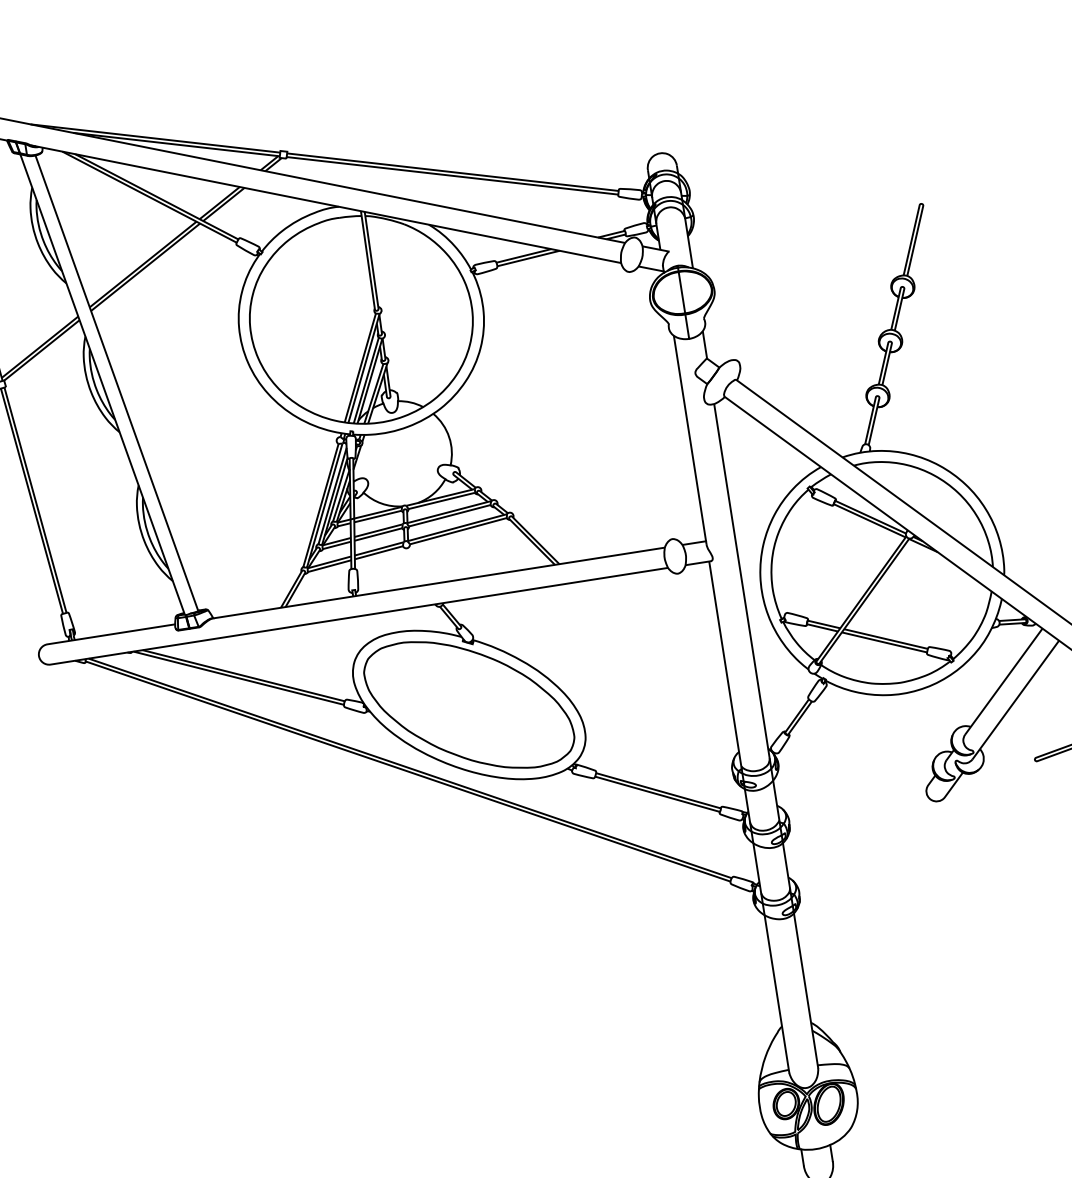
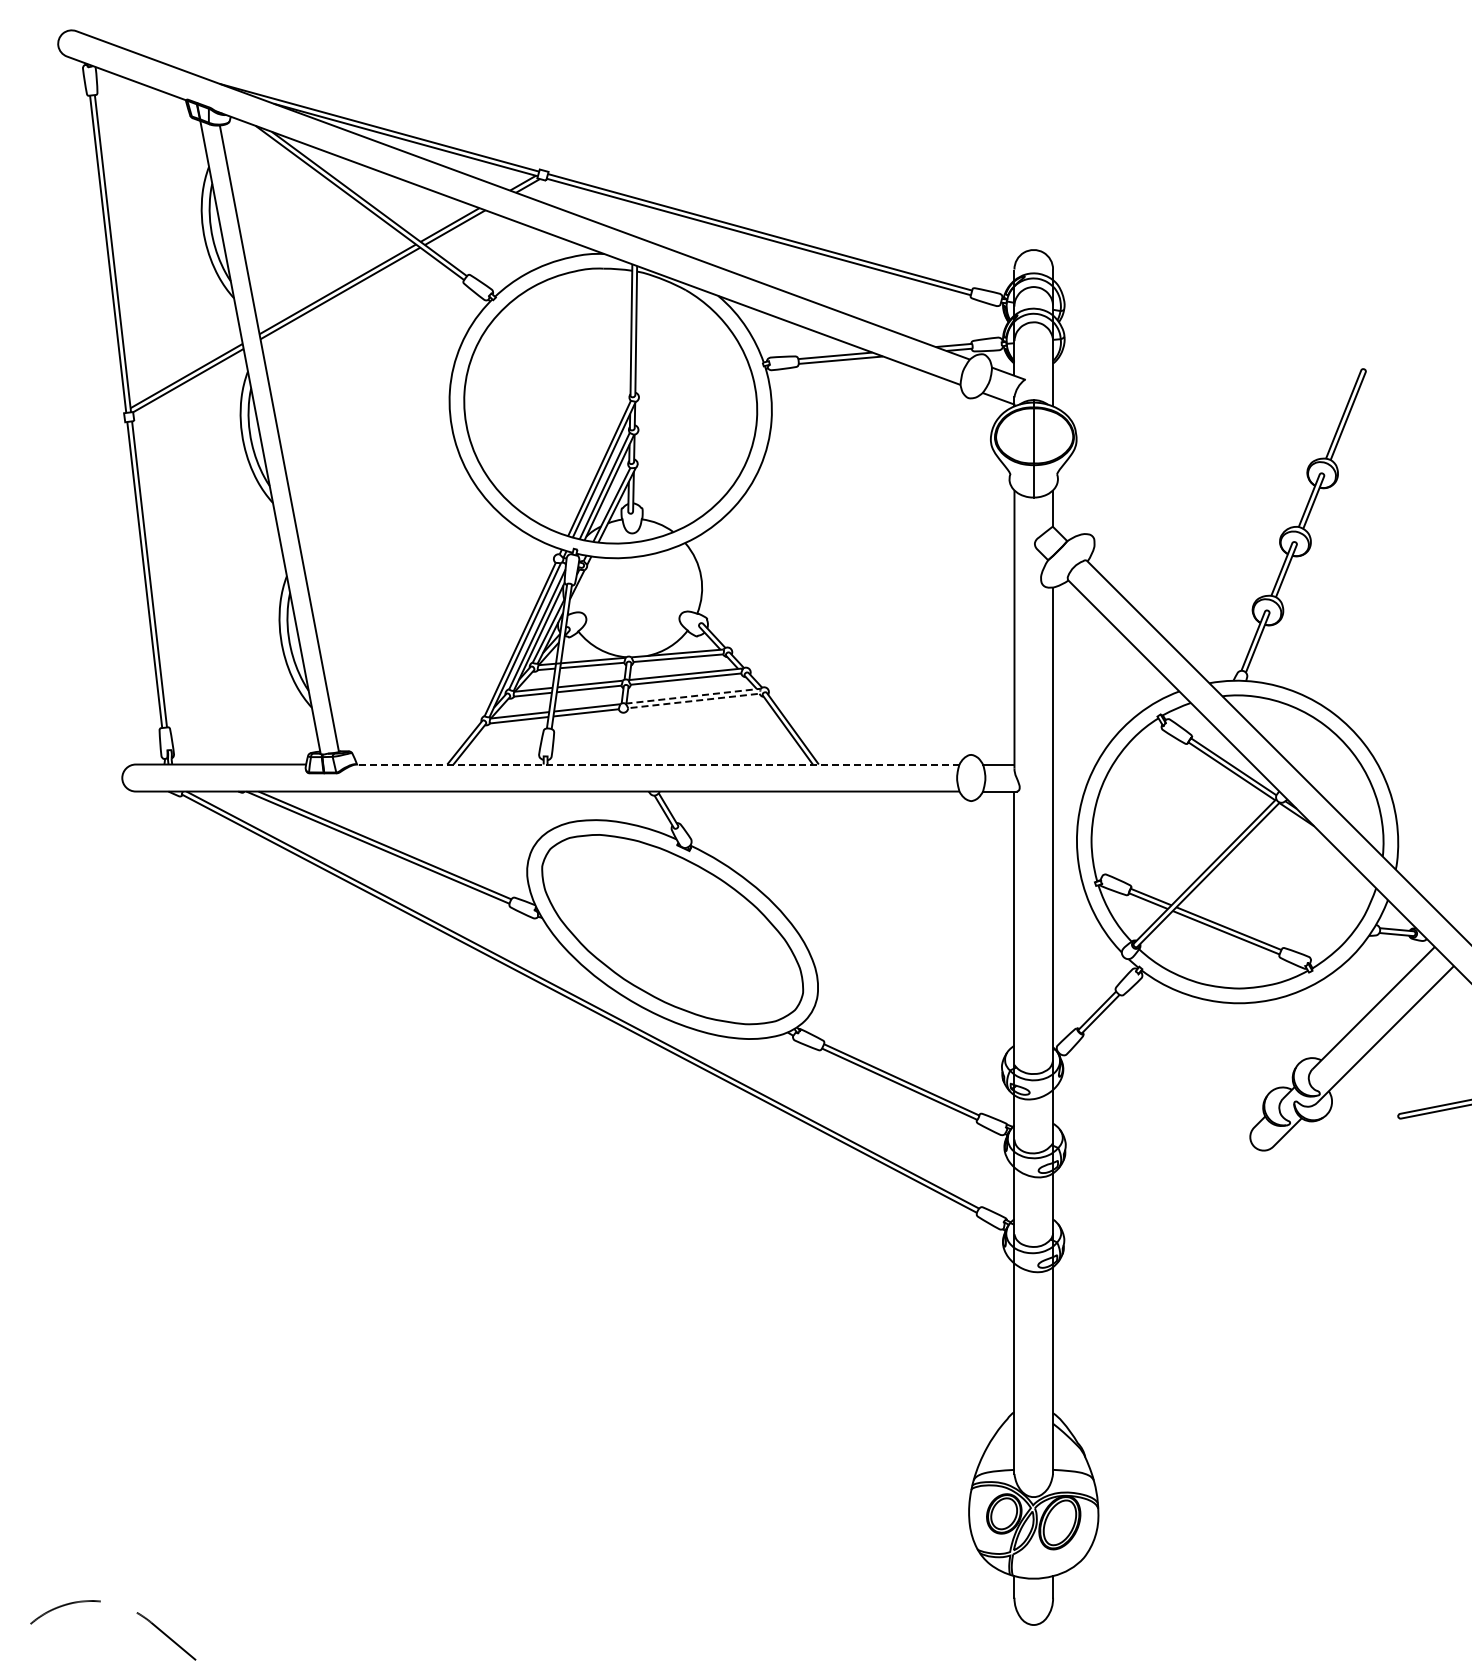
line: (507, 515) -> (760, 690), solid -> dashed
line: (438, 583) -> (657, 764), solid -> dashed

